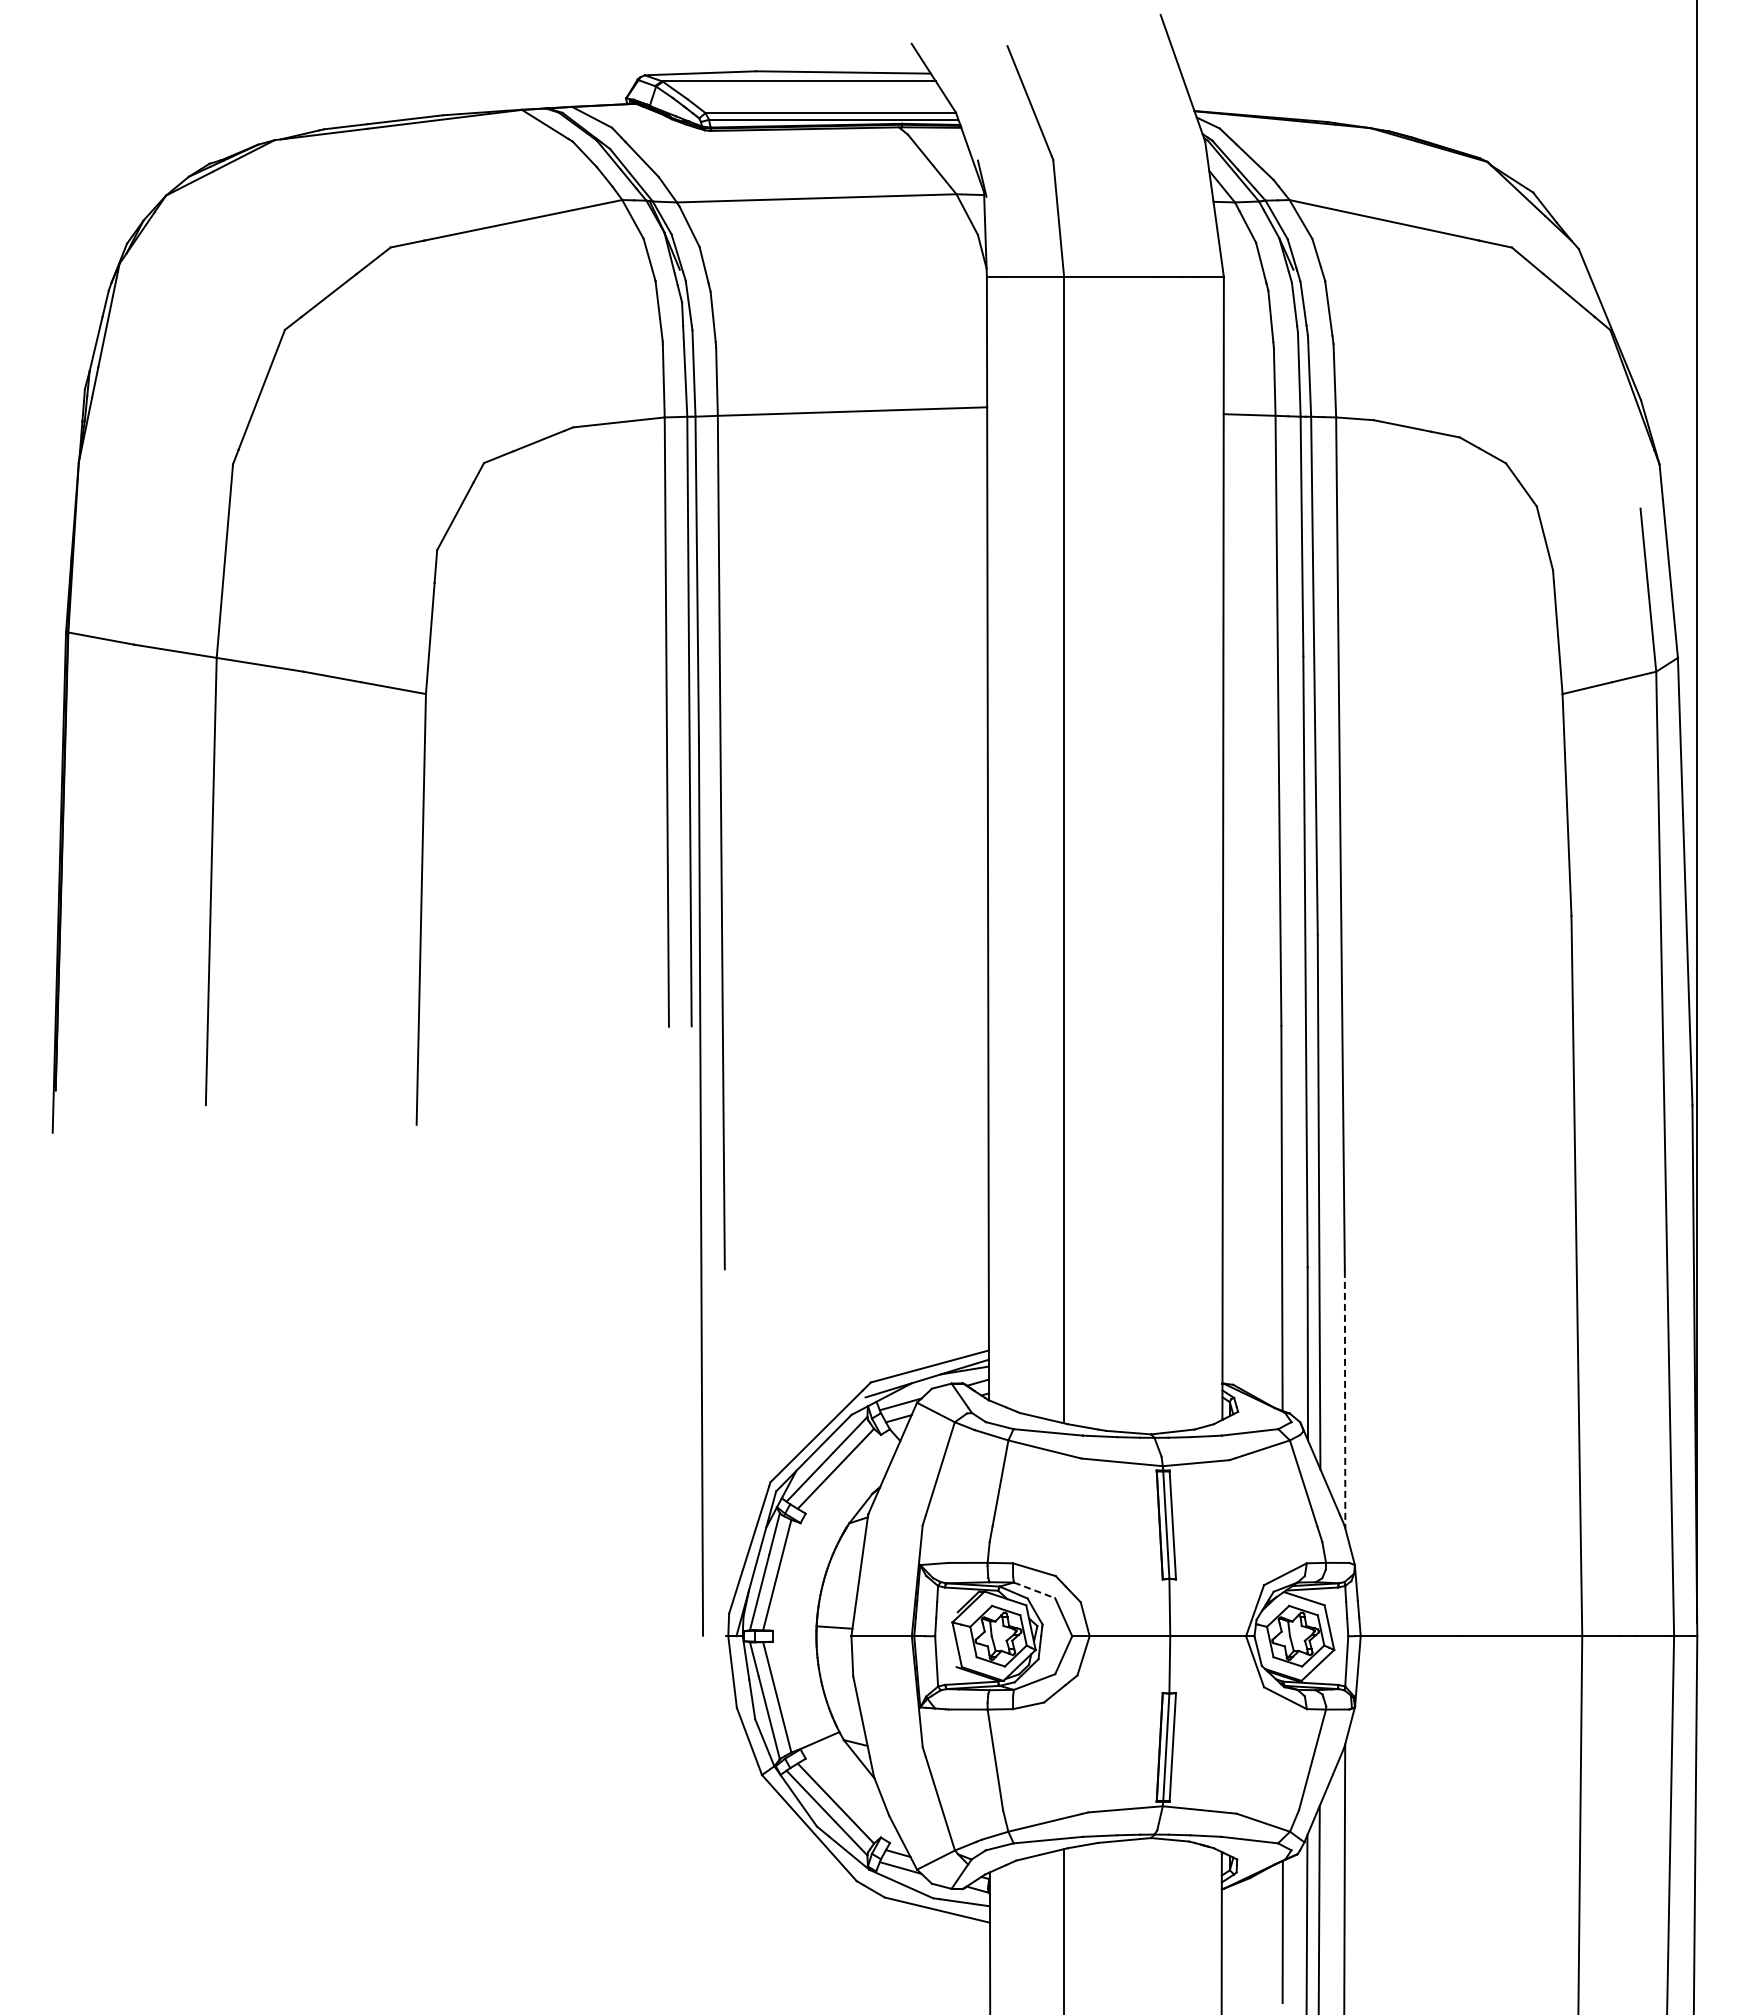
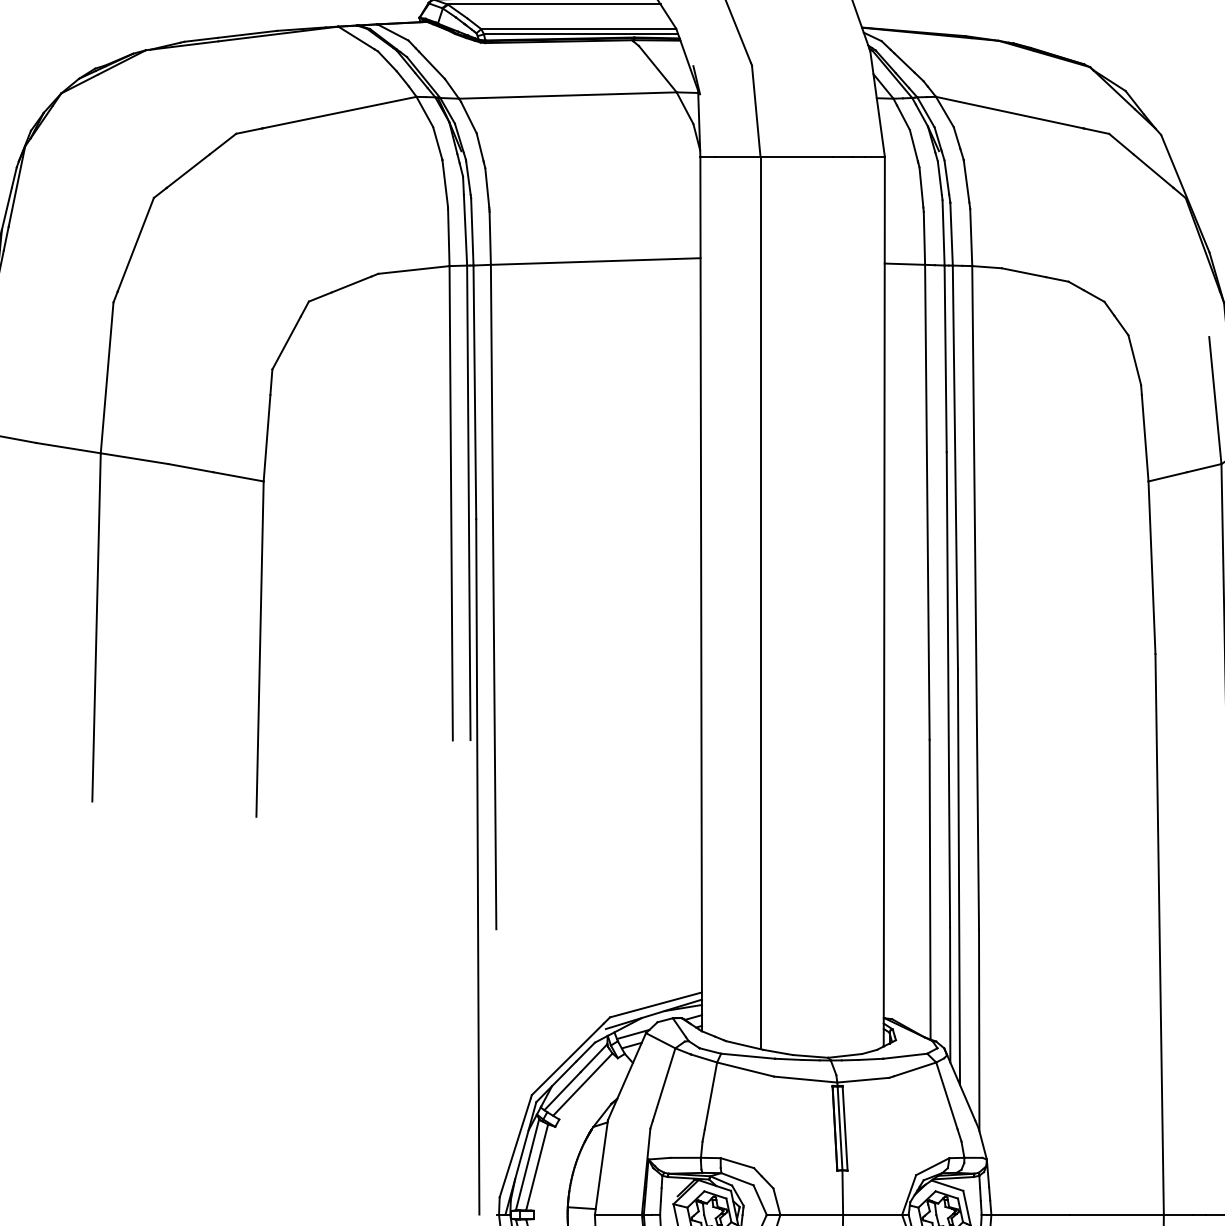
line: (1345, 1399) -> (979, 1030), dashed -> solid
line: (1035, 1590) -> (738, 1179), dashed -> solid

